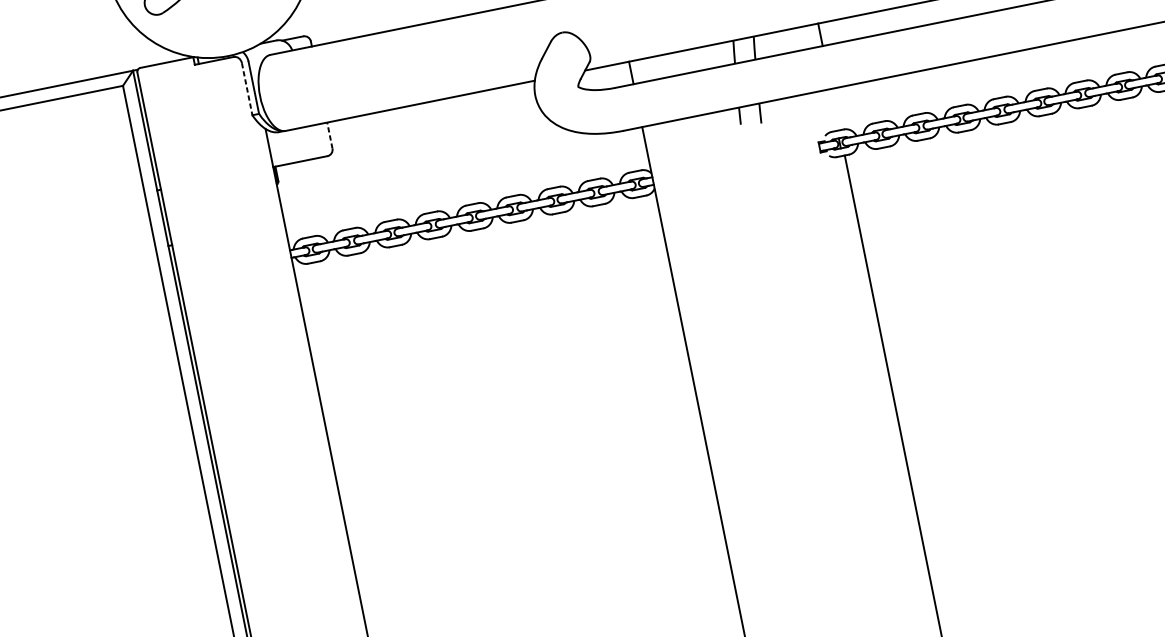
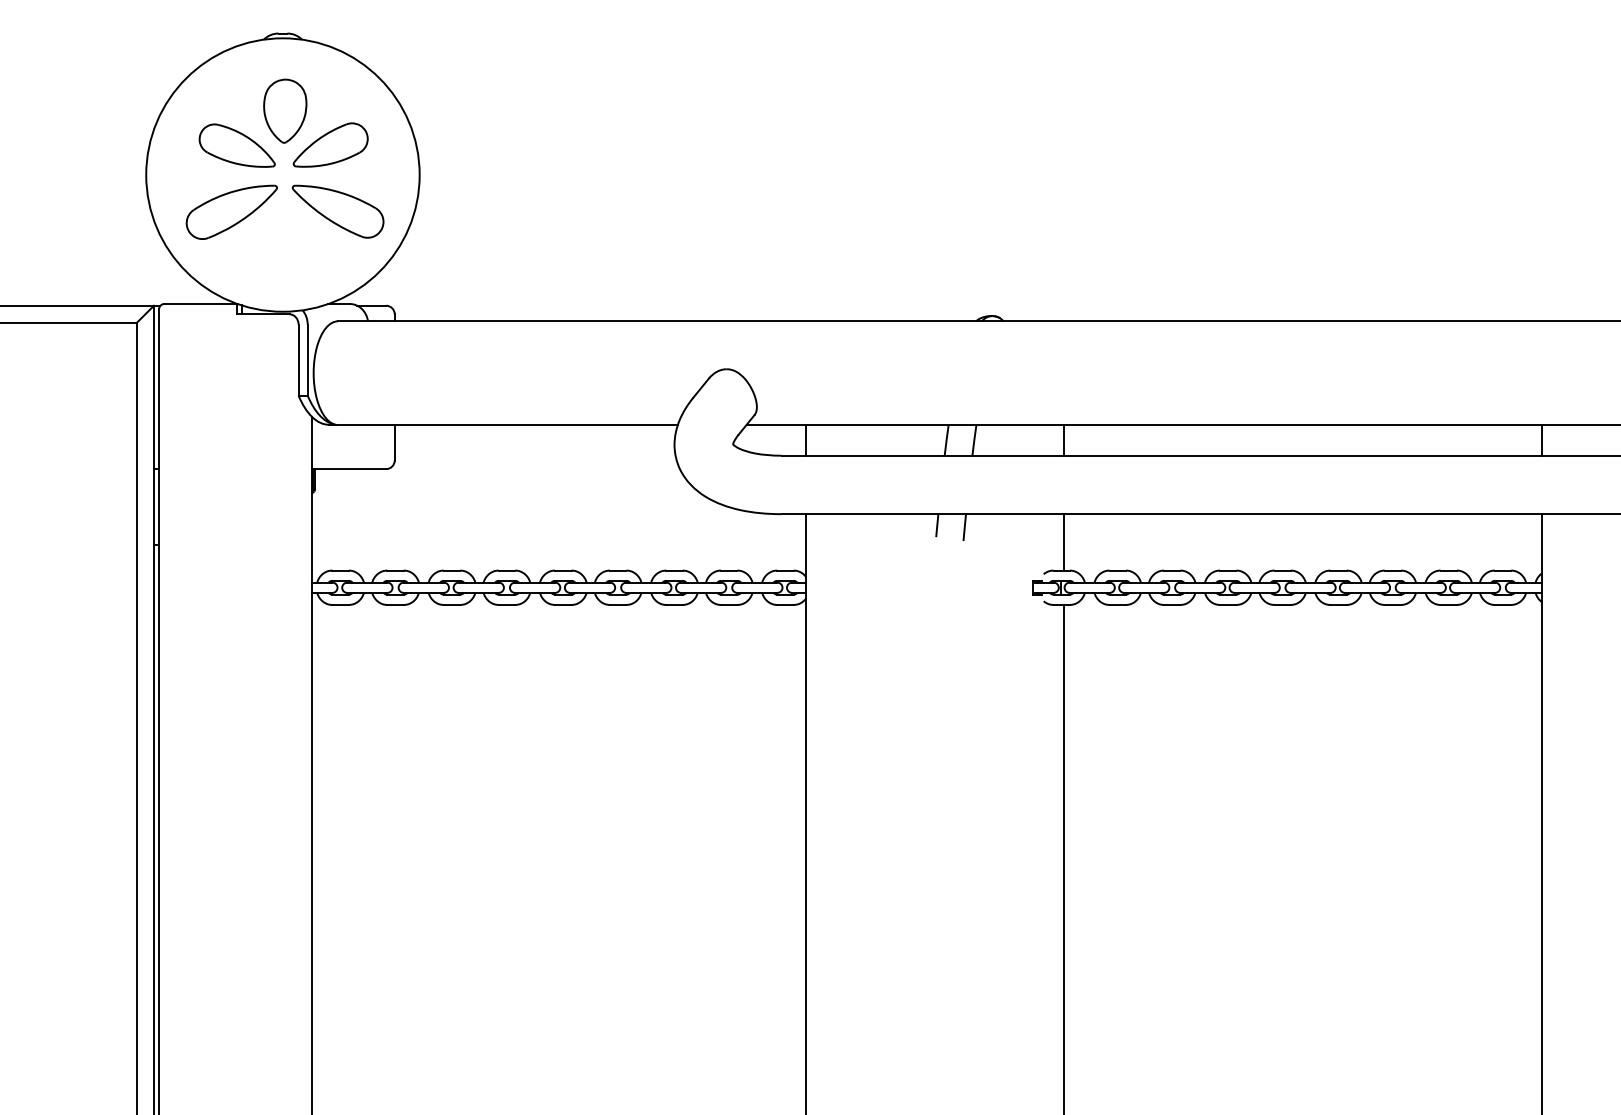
line: (247, 89) -> (298, 360), dashed -> solid
line: (835, 109) -> (1064, 542), added
line: (329, 135) -> (394, 442), dashed -> solid

